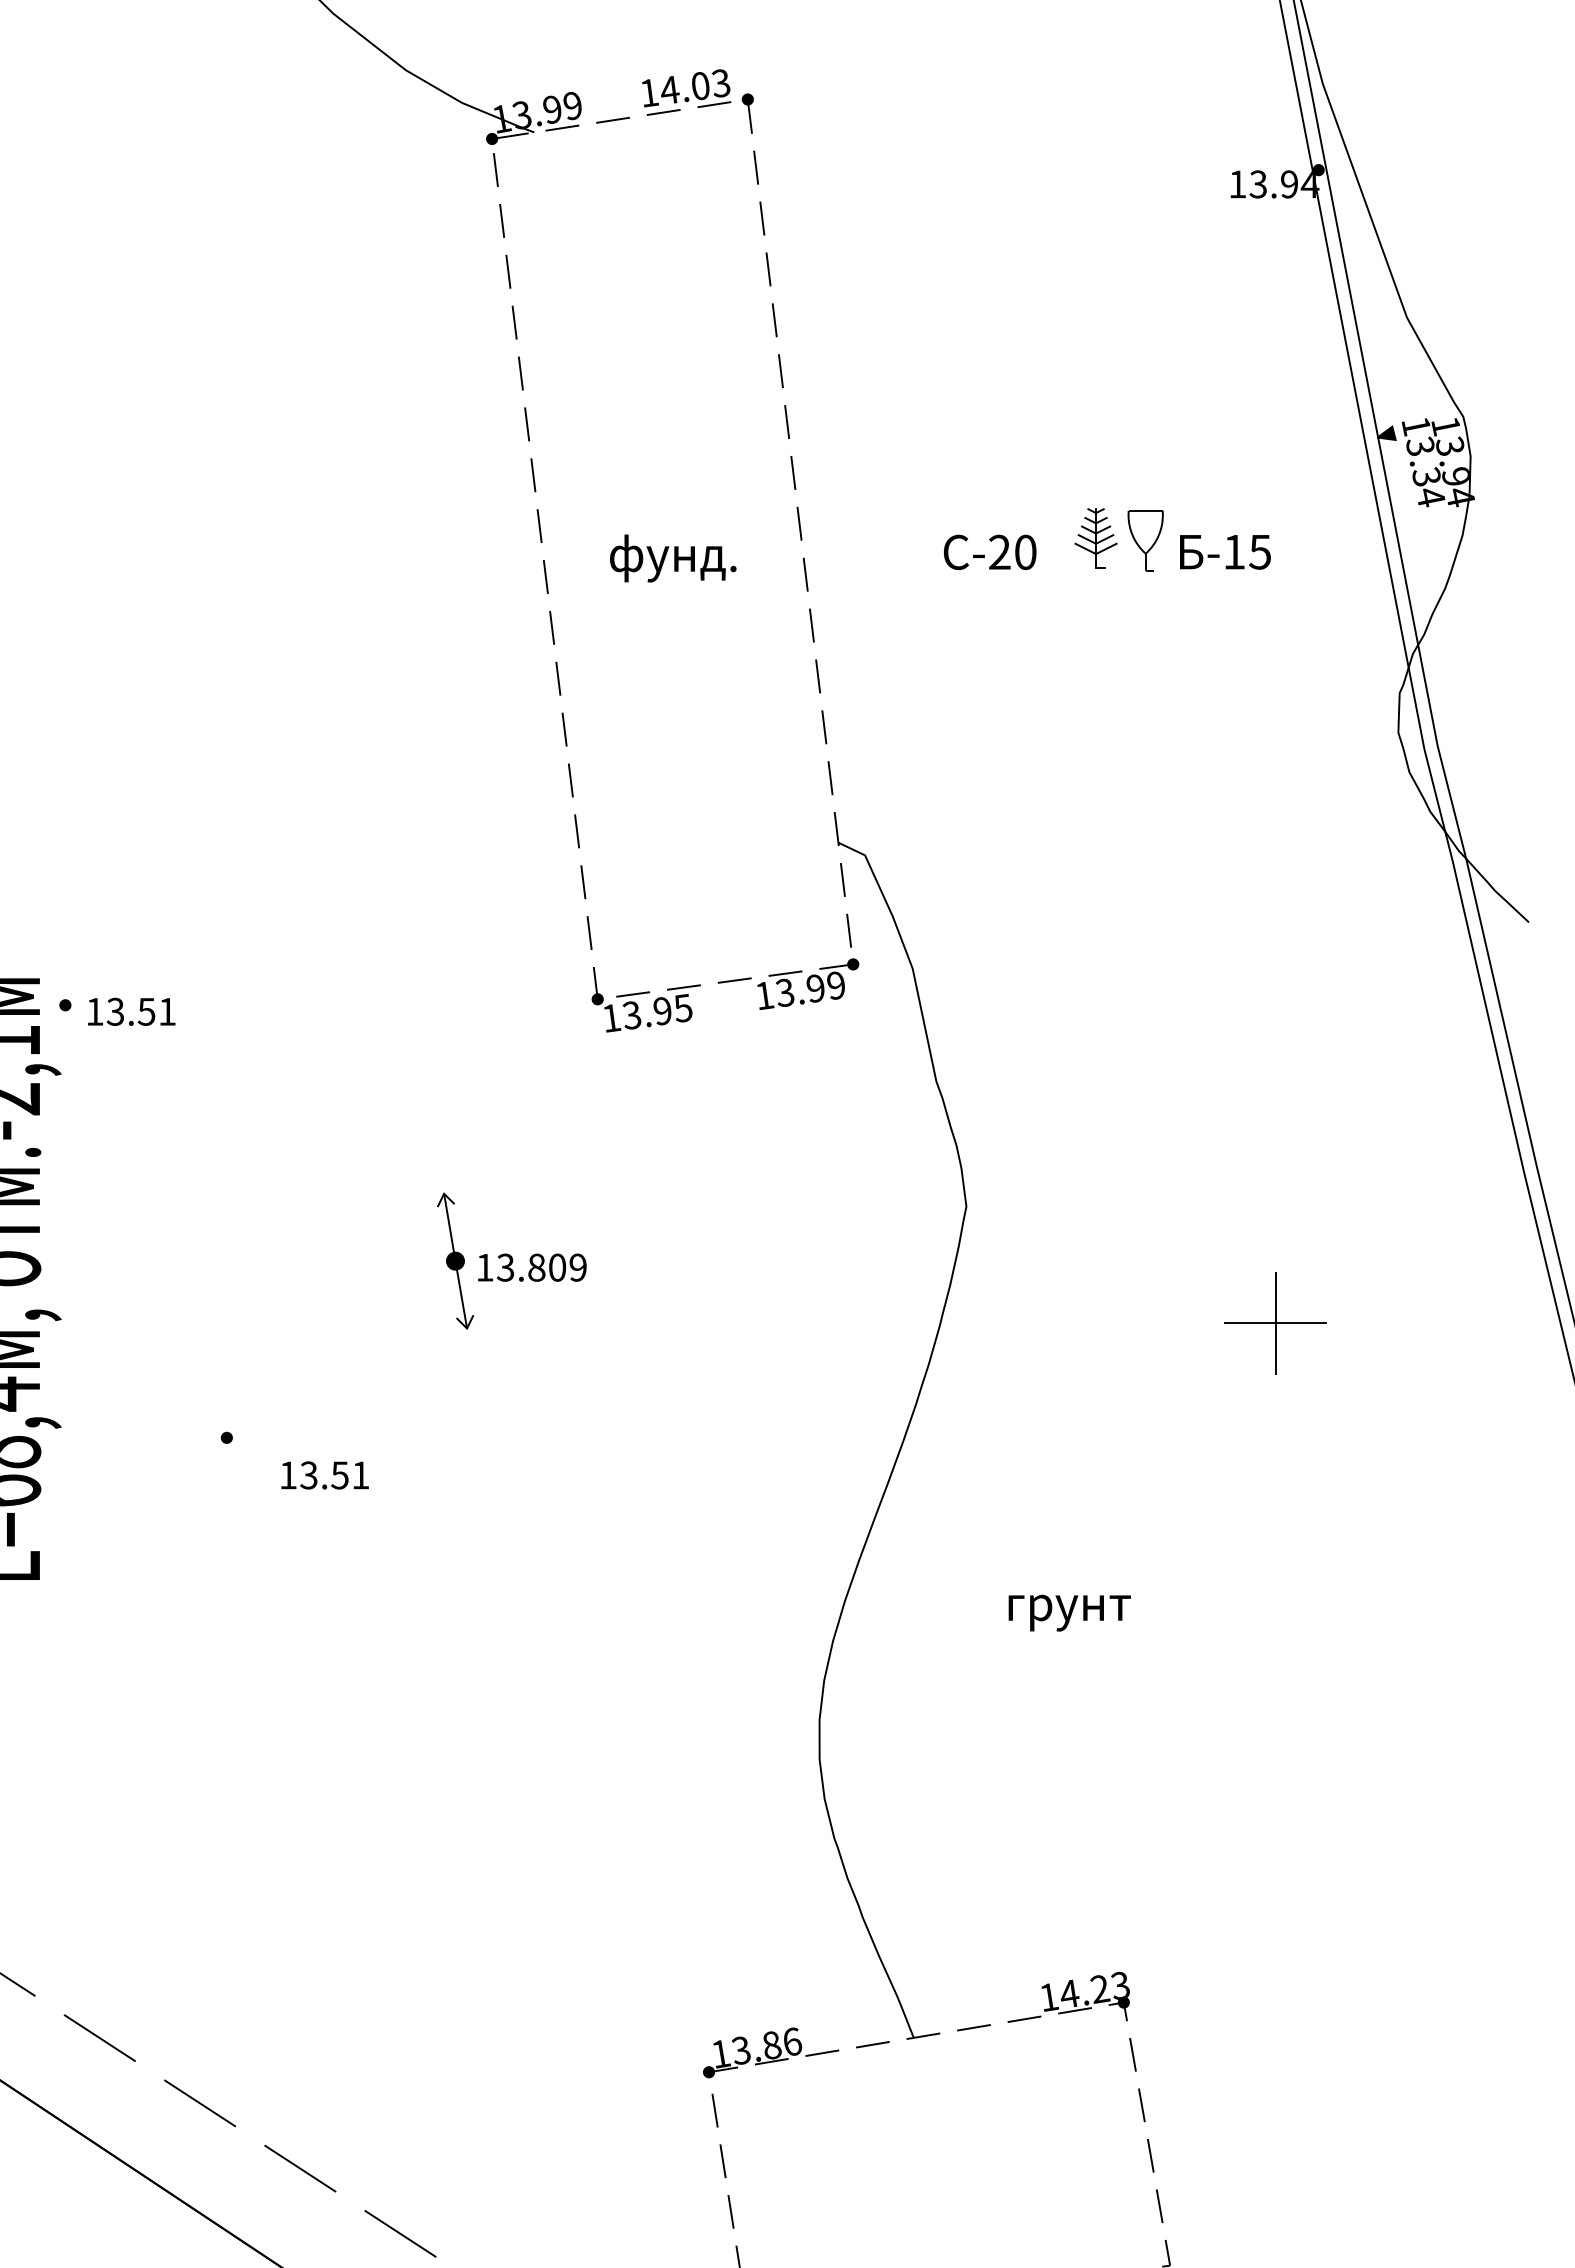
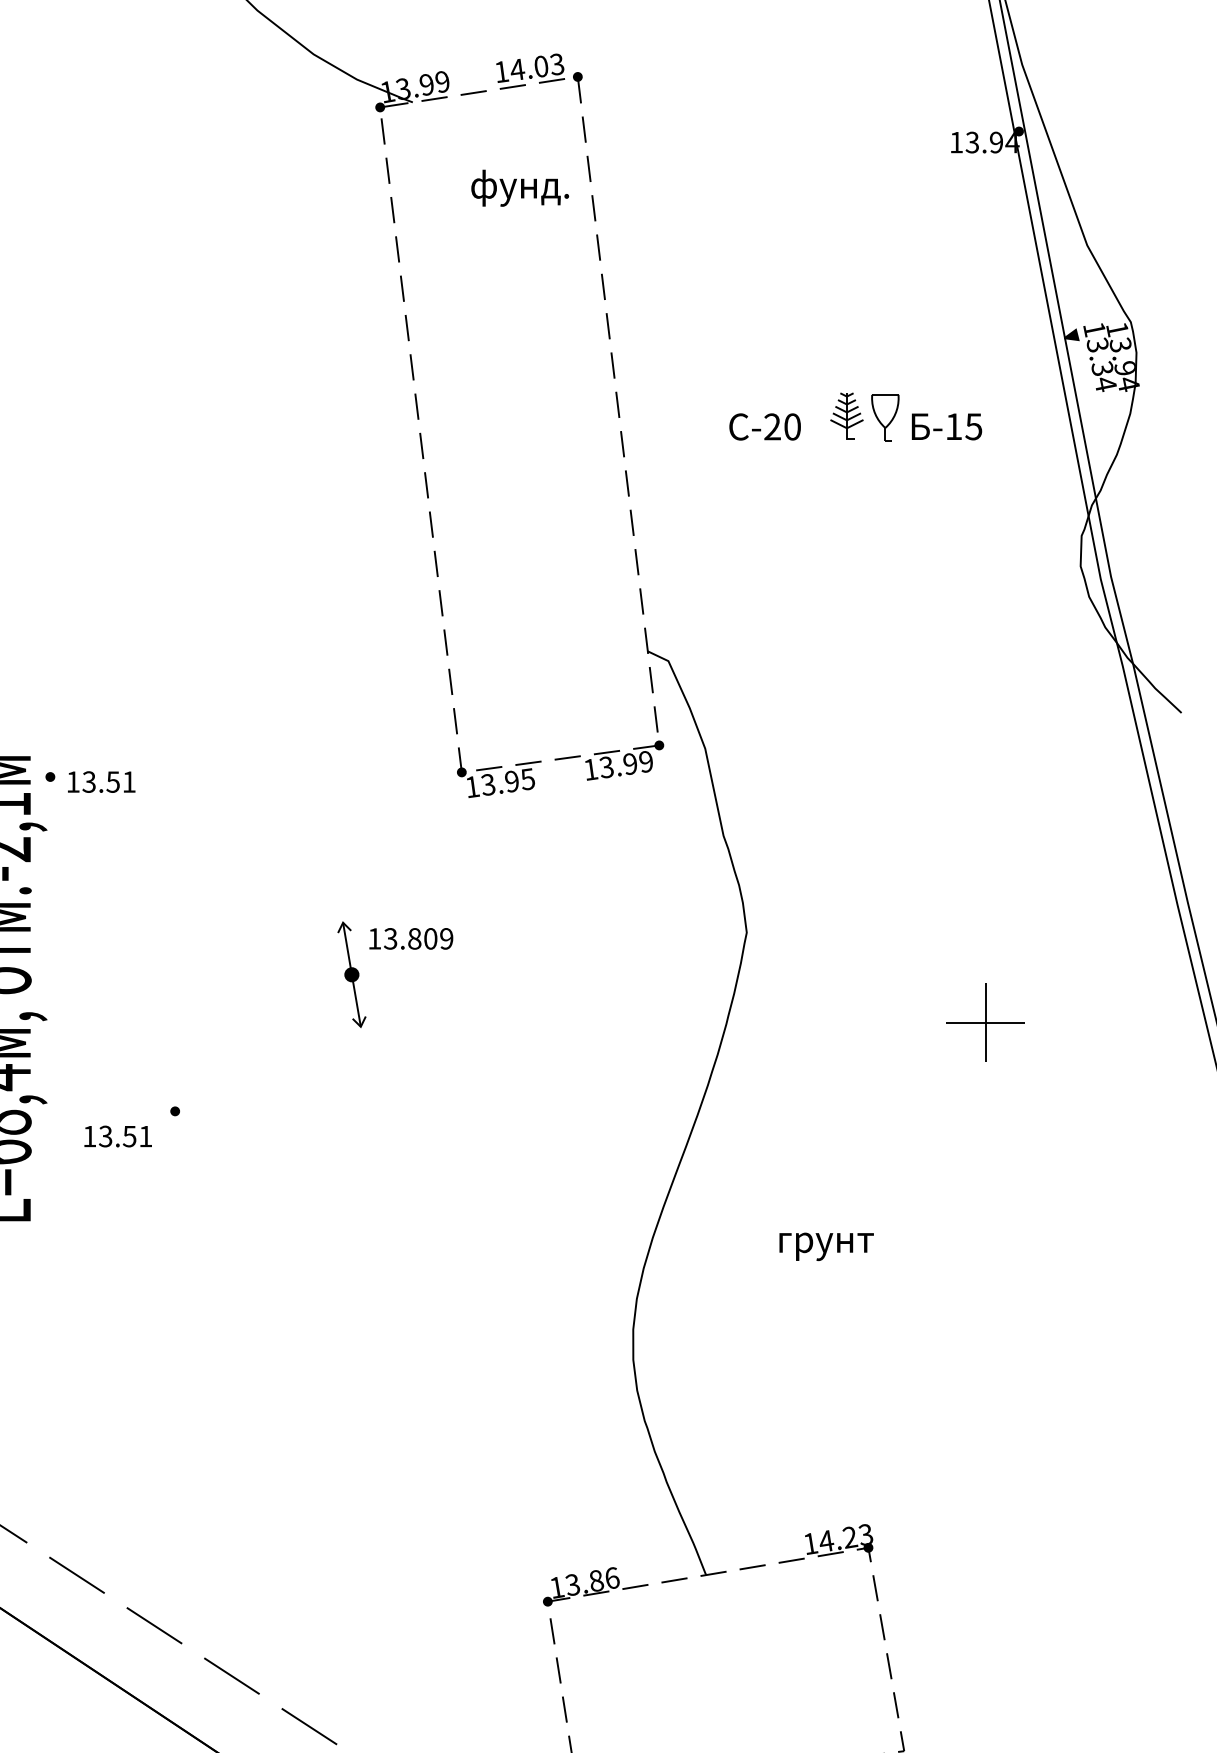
text: (673, 558) -> (520, 188), moved
text: (532, 1267) -> (411, 938), moved
text: (324, 1475) -> (117, 1136), moved

